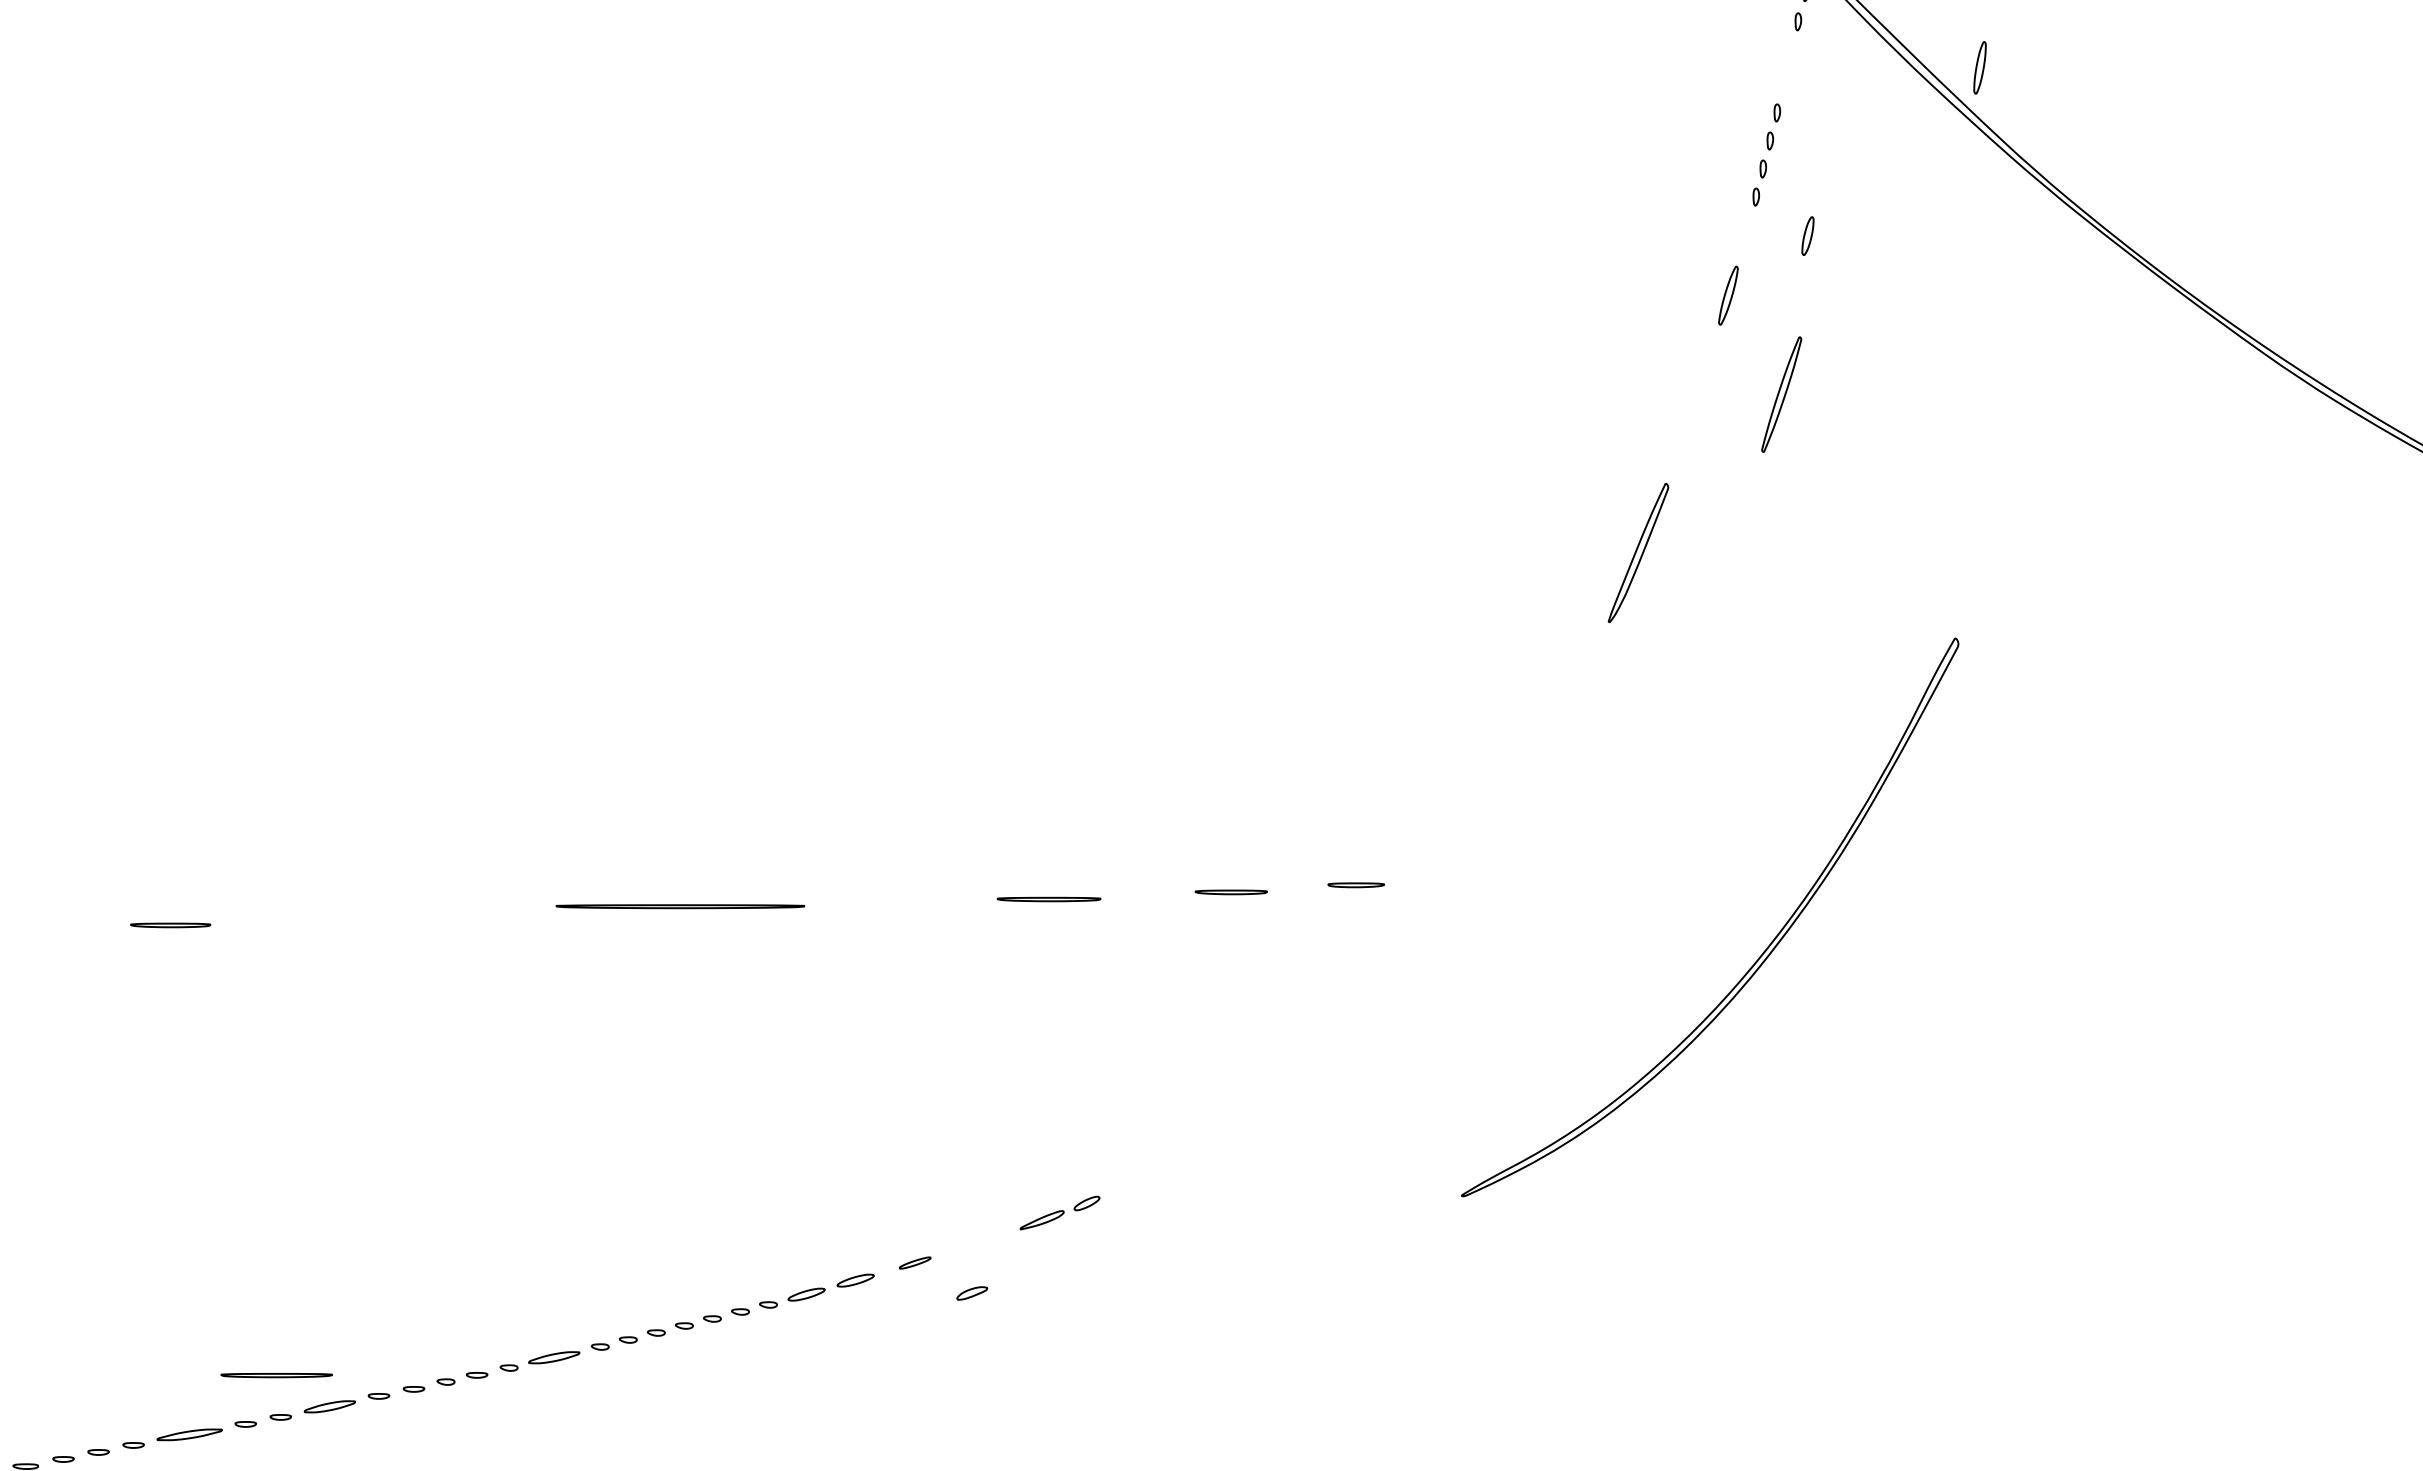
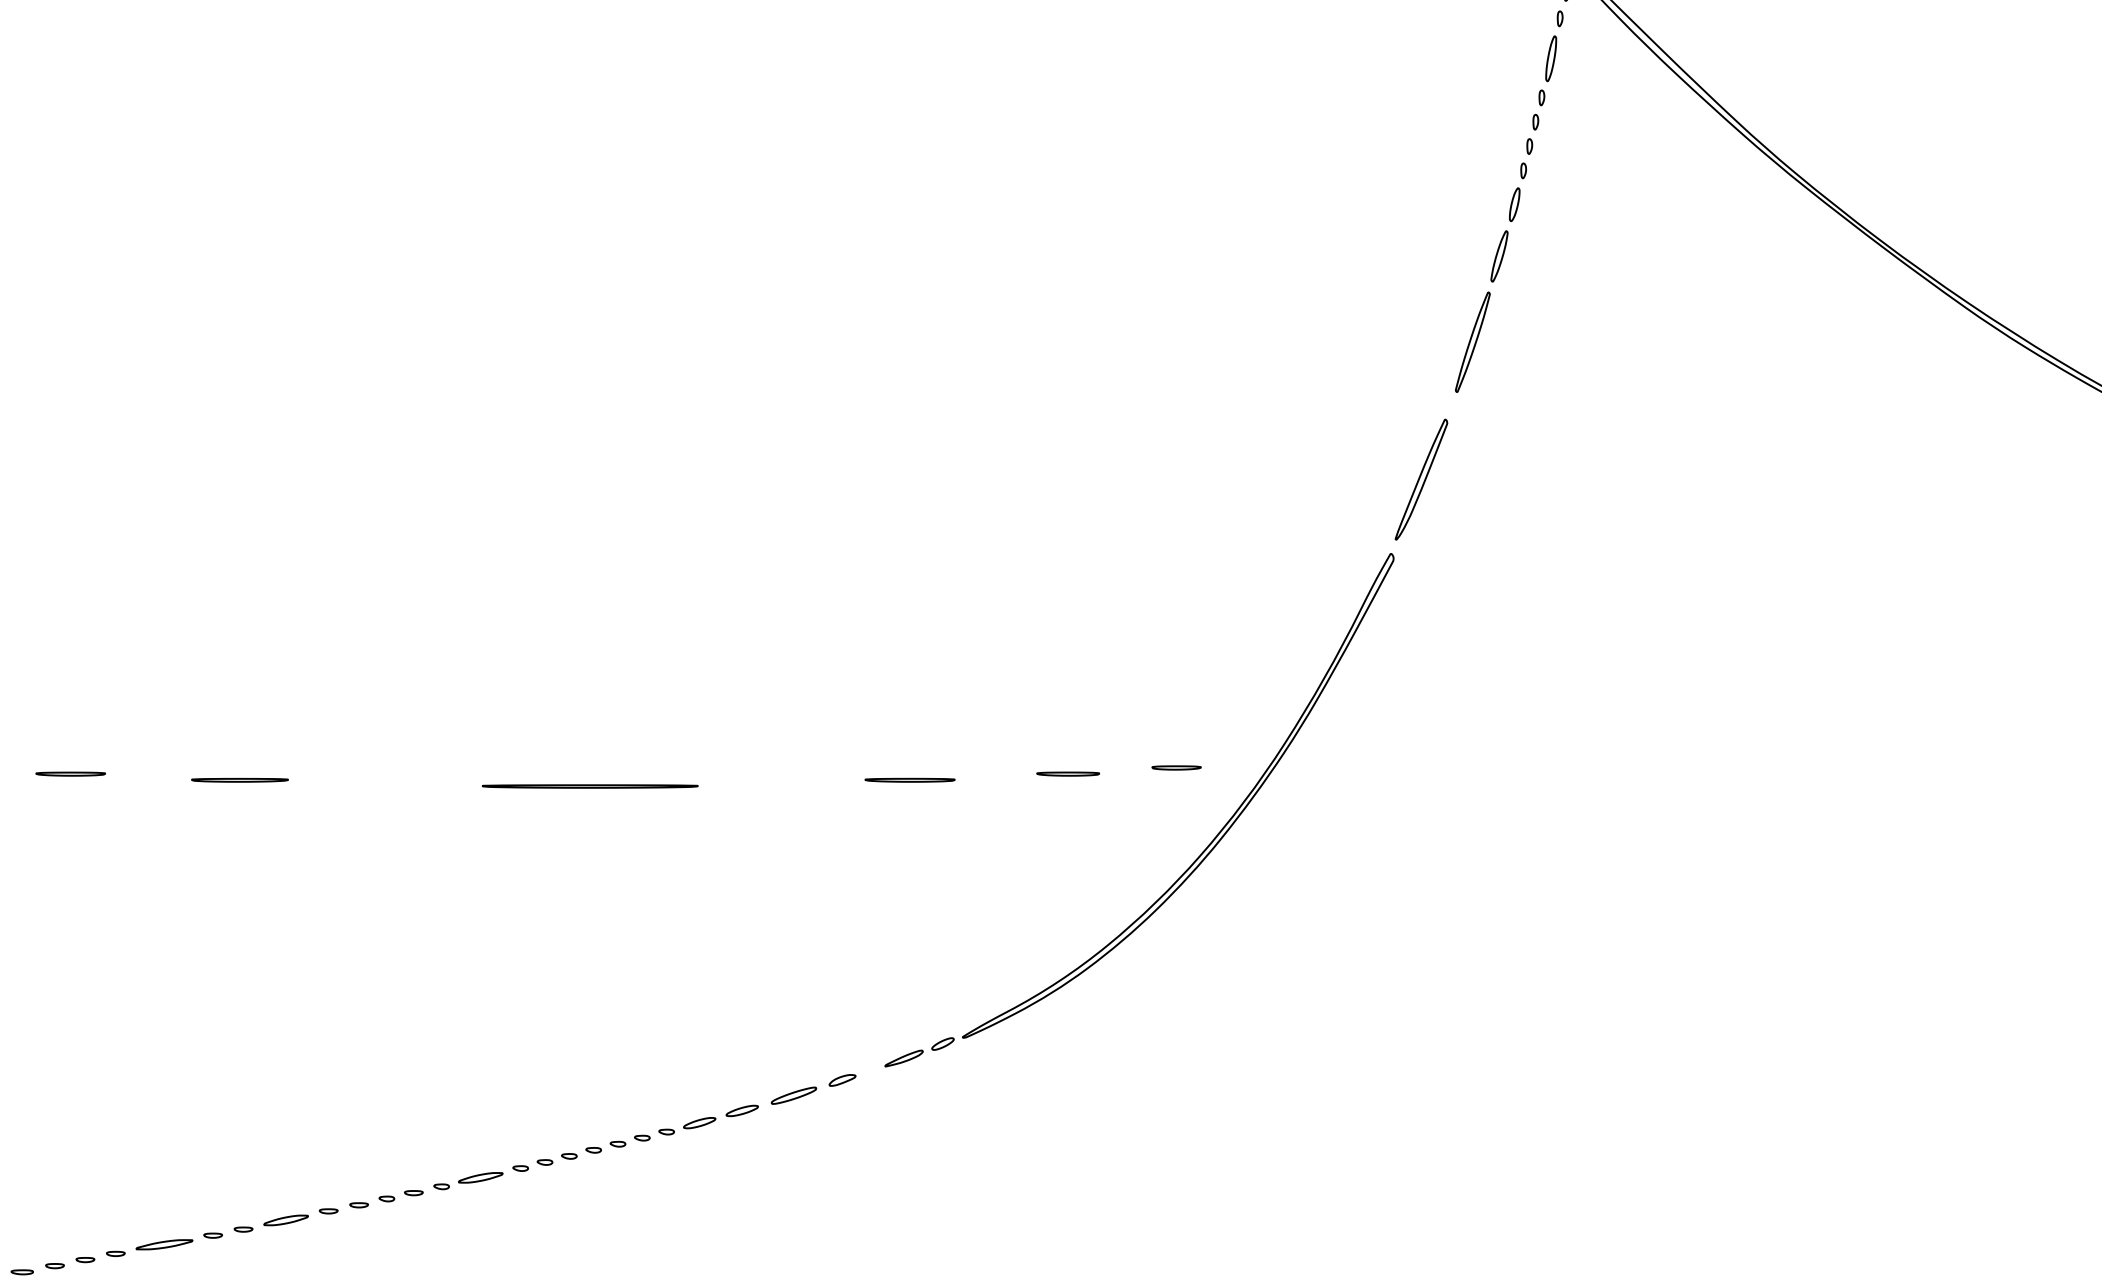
part: (1979, 67) -> (1550, 58), moved
part: (1807, 235) -> (1514, 204), moved
part: (1781, 394) -> (1472, 342), moved
part: (170, 925) -> (70, 774), moved
part: (1758, 957) -> (1220, 830), moved
part: (914, 1262) -> (793, 1095), size x1.67
part: (972, 1293) -> (842, 1080), moved
part: (276, 1375) -> (239, 780), moved

